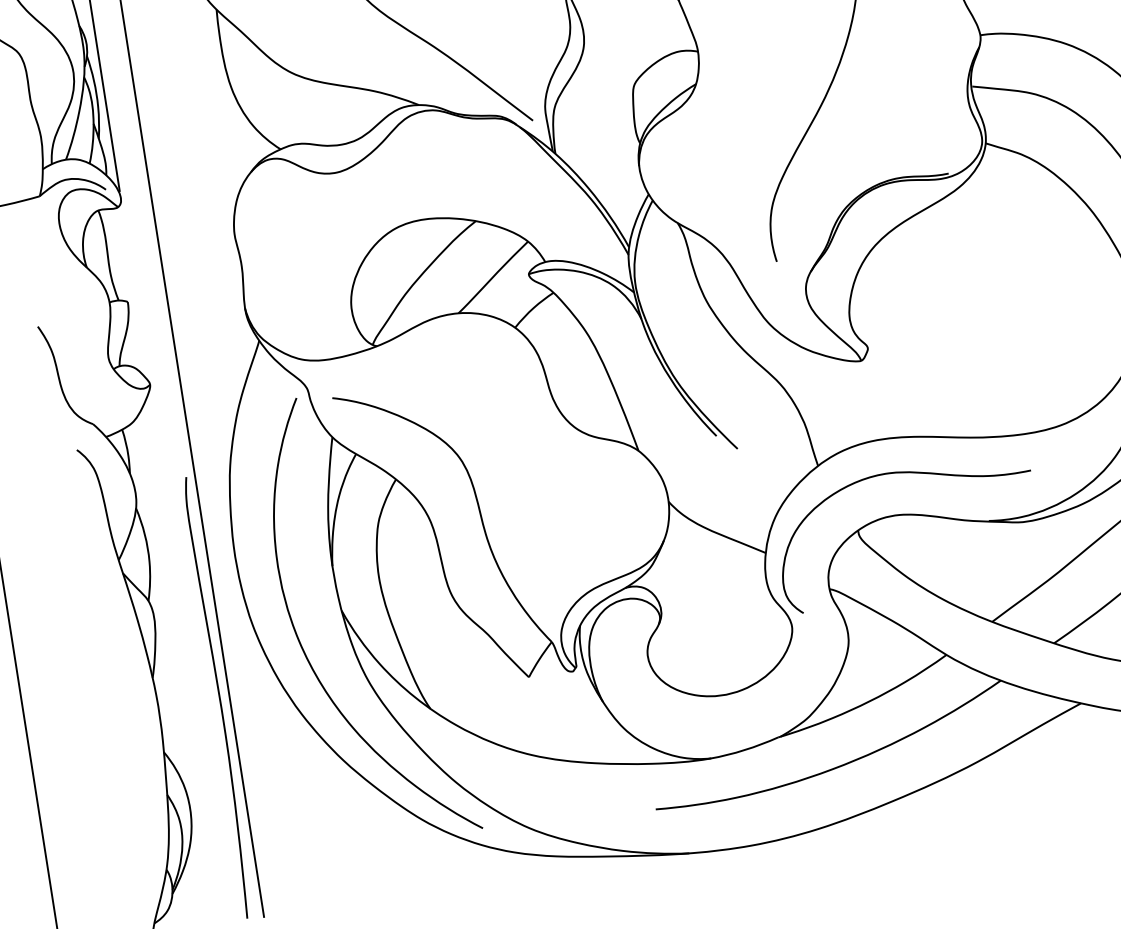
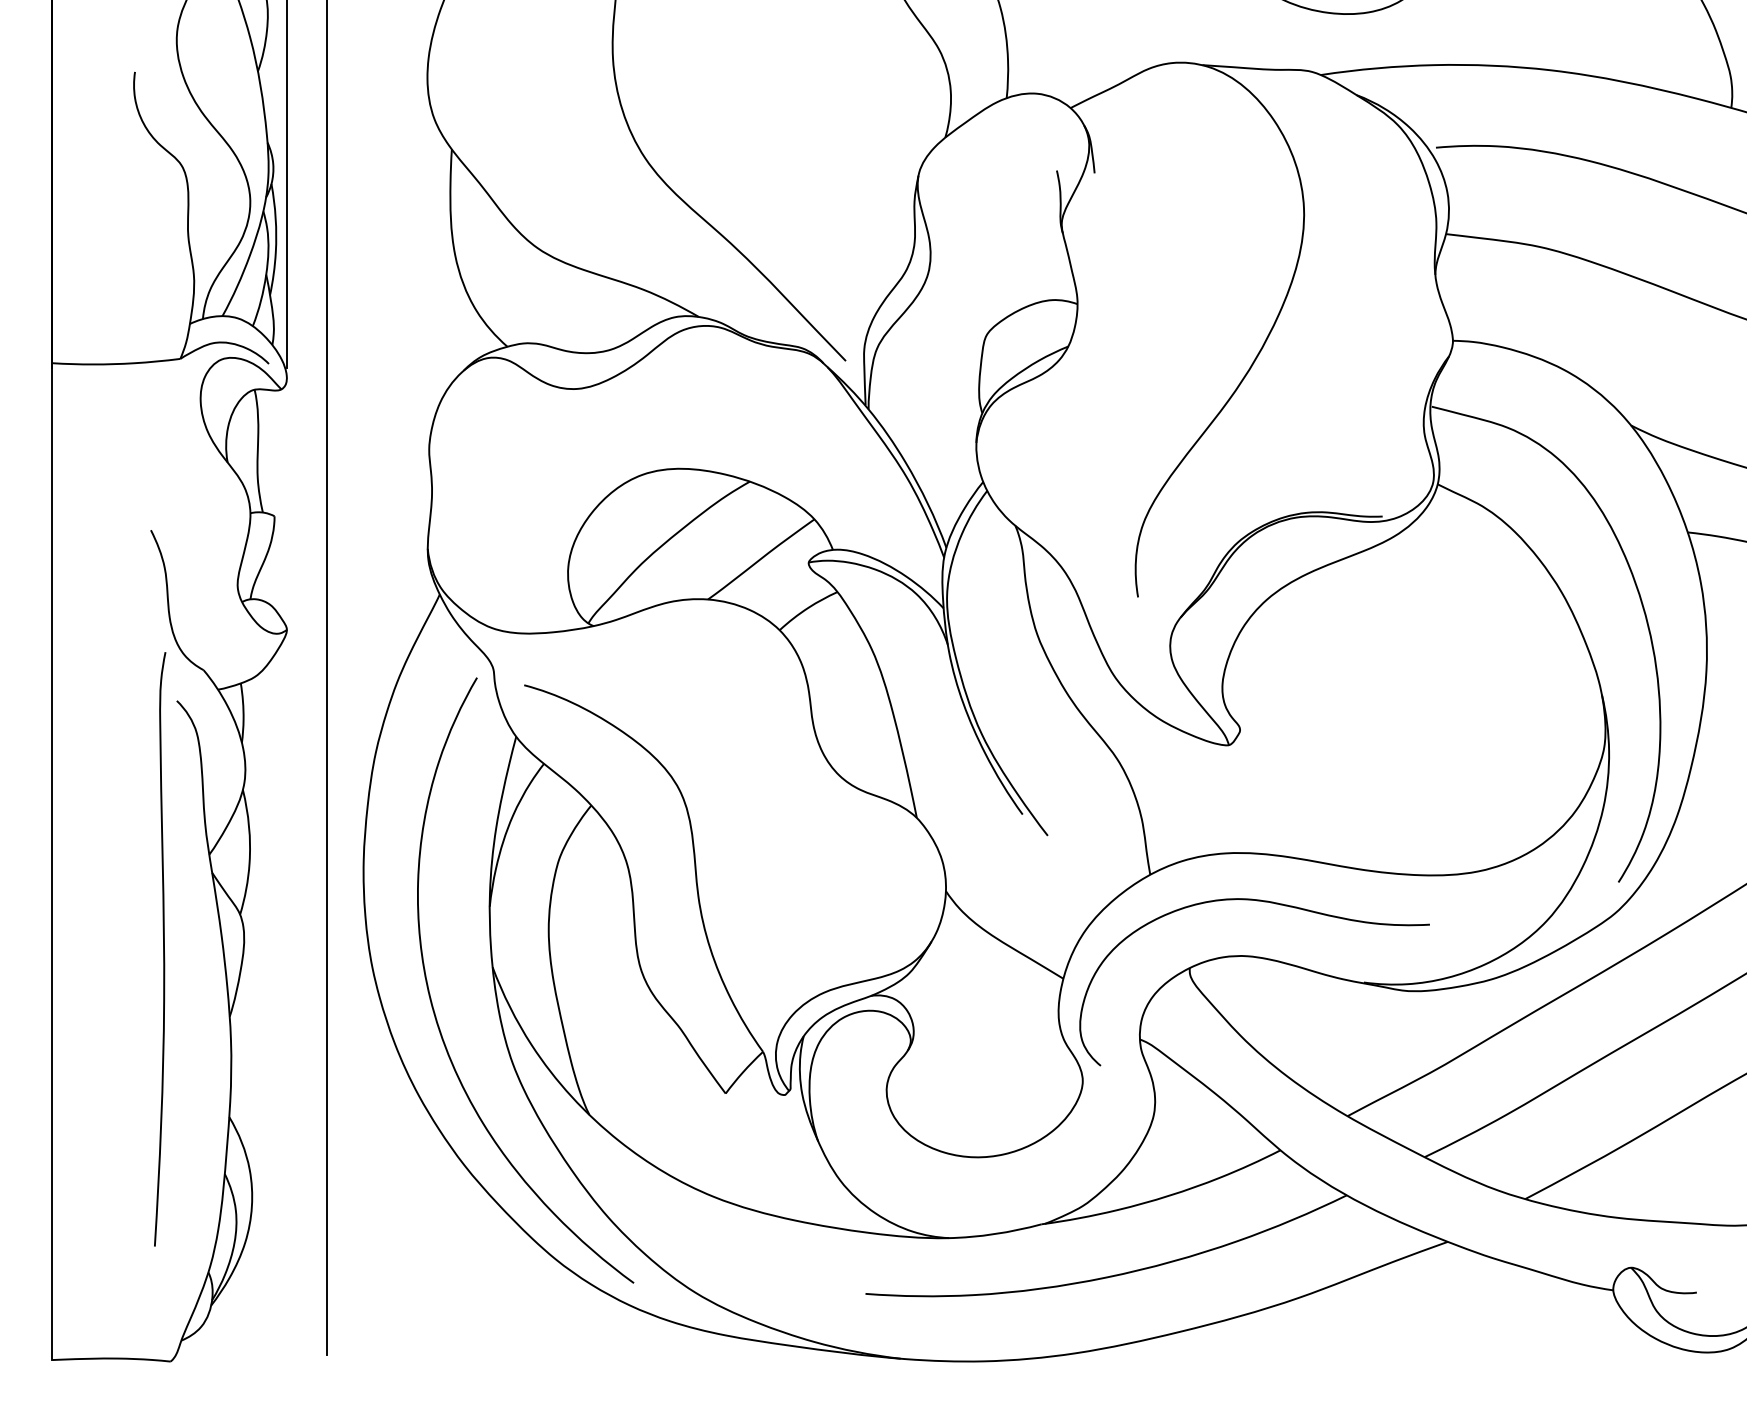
curve: (219, 697) -> (163, 949), moved

